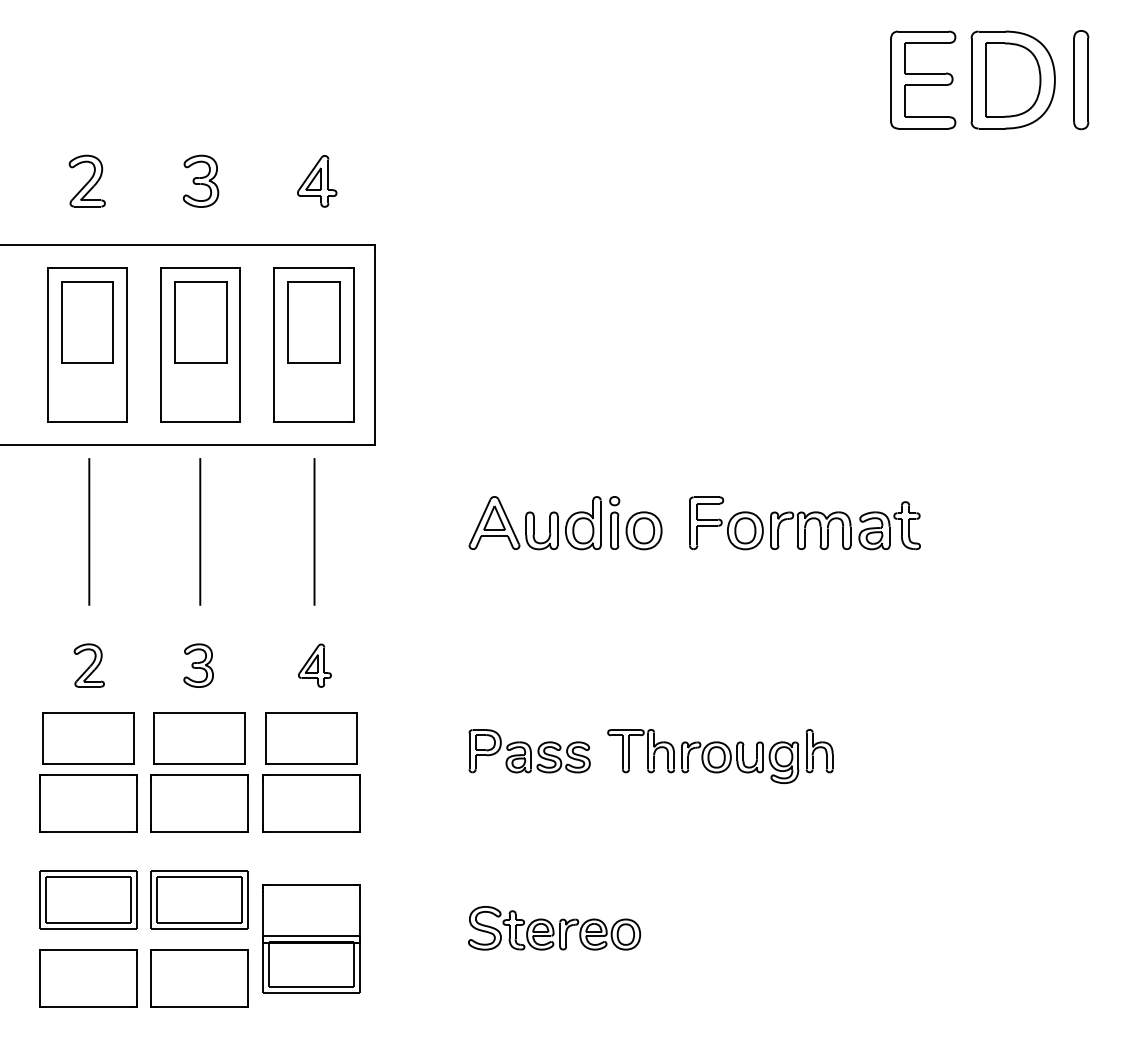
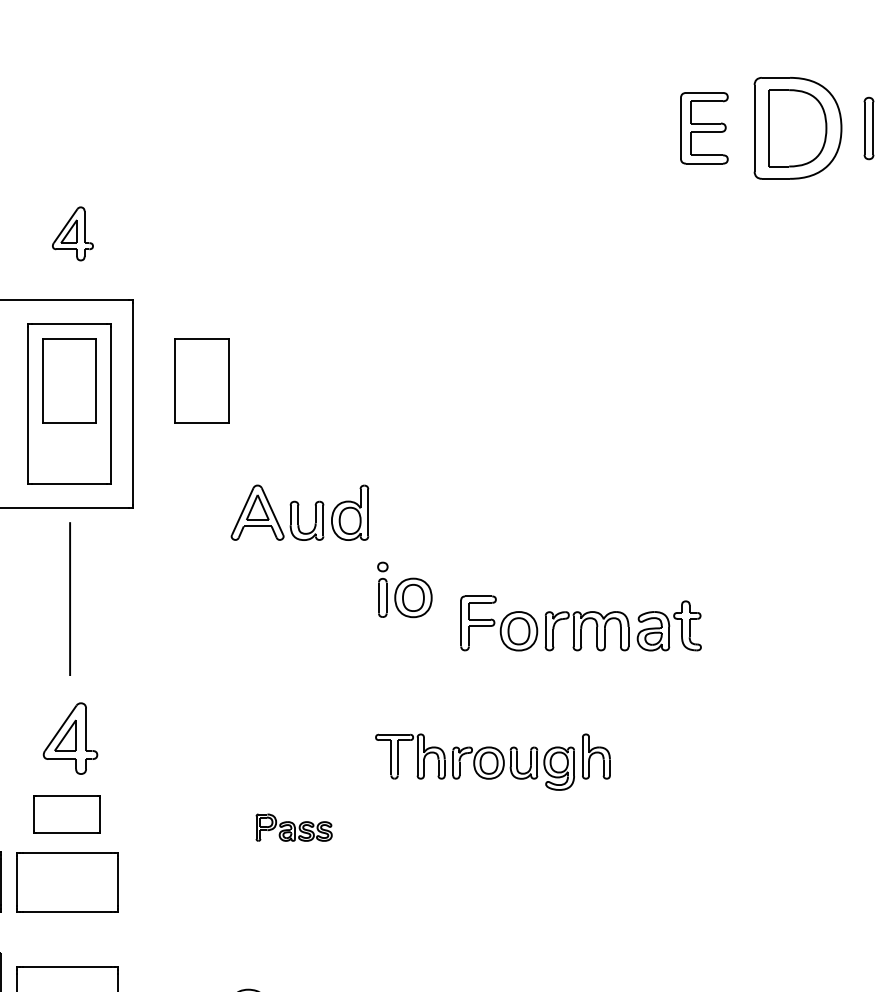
part: (923, 79) -> (704, 127), size x0.7
part: (1081, 80) -> (869, 128), size x0.6
part: (440, 322) -> (201, 380), added
part: (534, 523) -> (299, 513), moved
part: (804, 523) -> (580, 623), moved
part: (314, 665) -> (70, 738), size x1.6
part: (311, 738) -> (66, 814), size x0.7
part: (529, 751) -> (294, 827), size x0.6
part: (720, 756) -> (493, 762), moved

